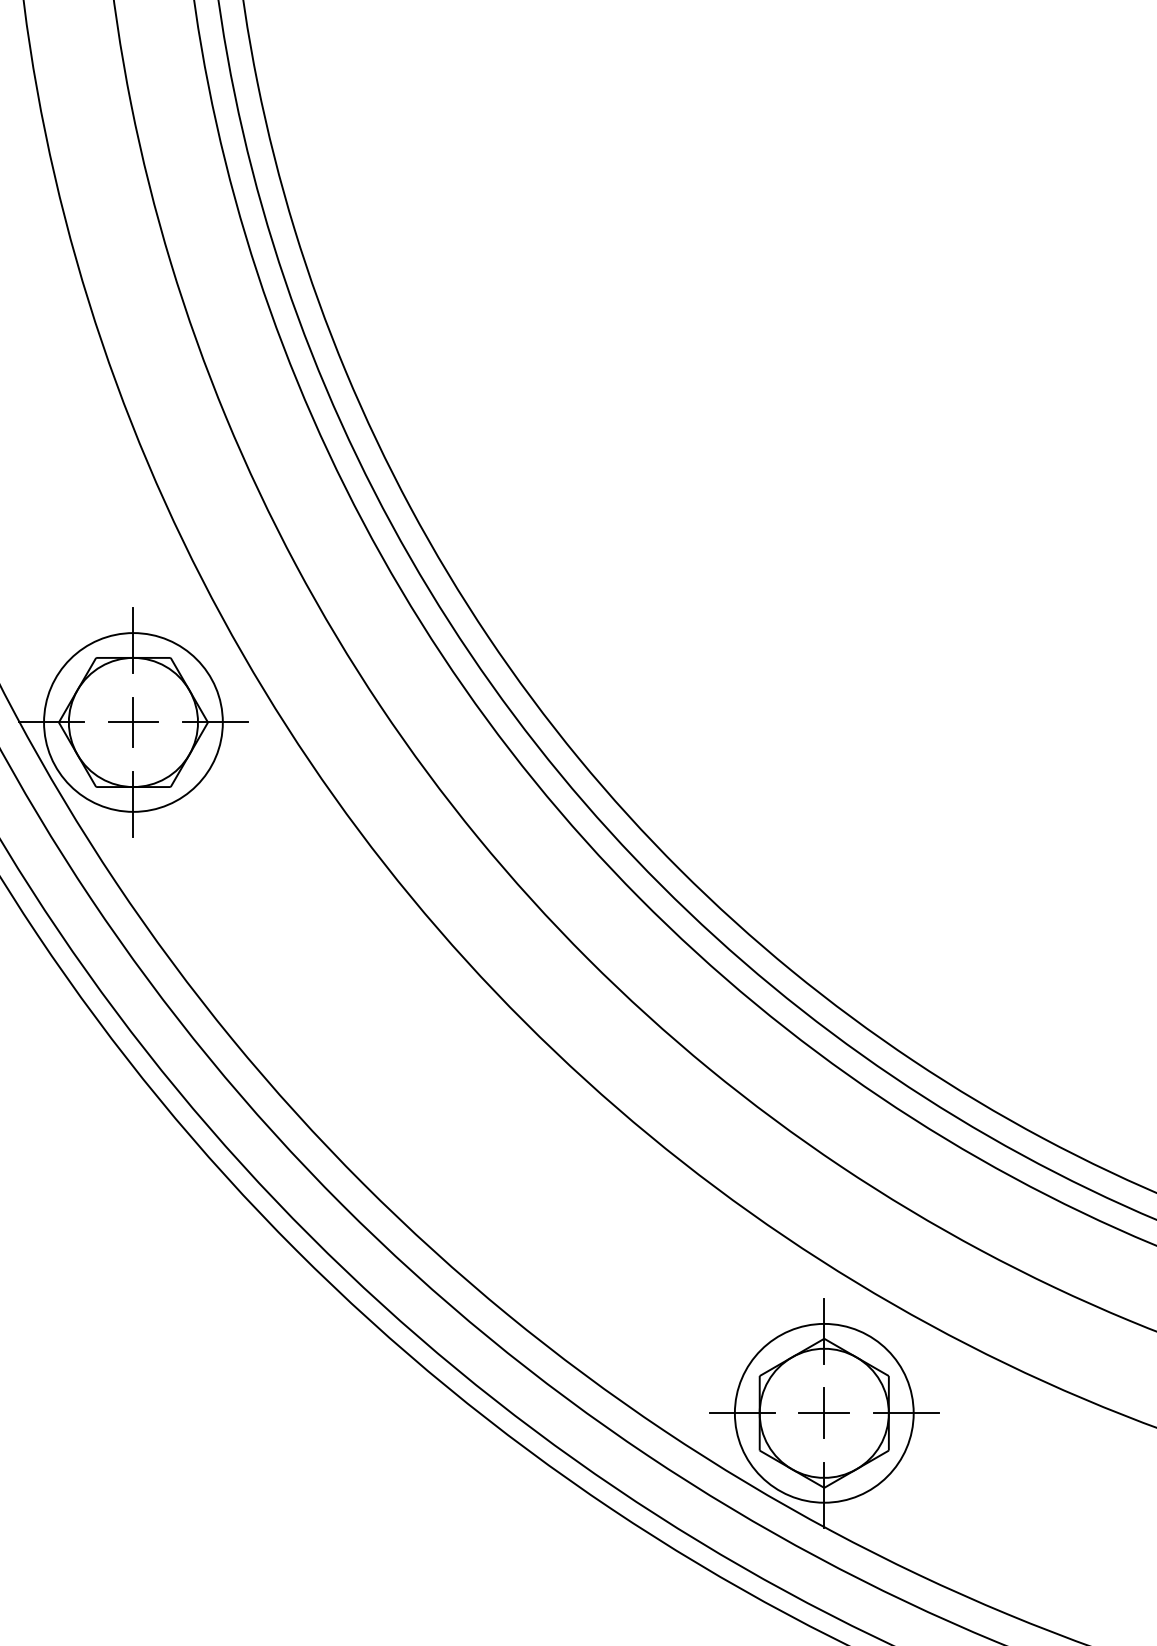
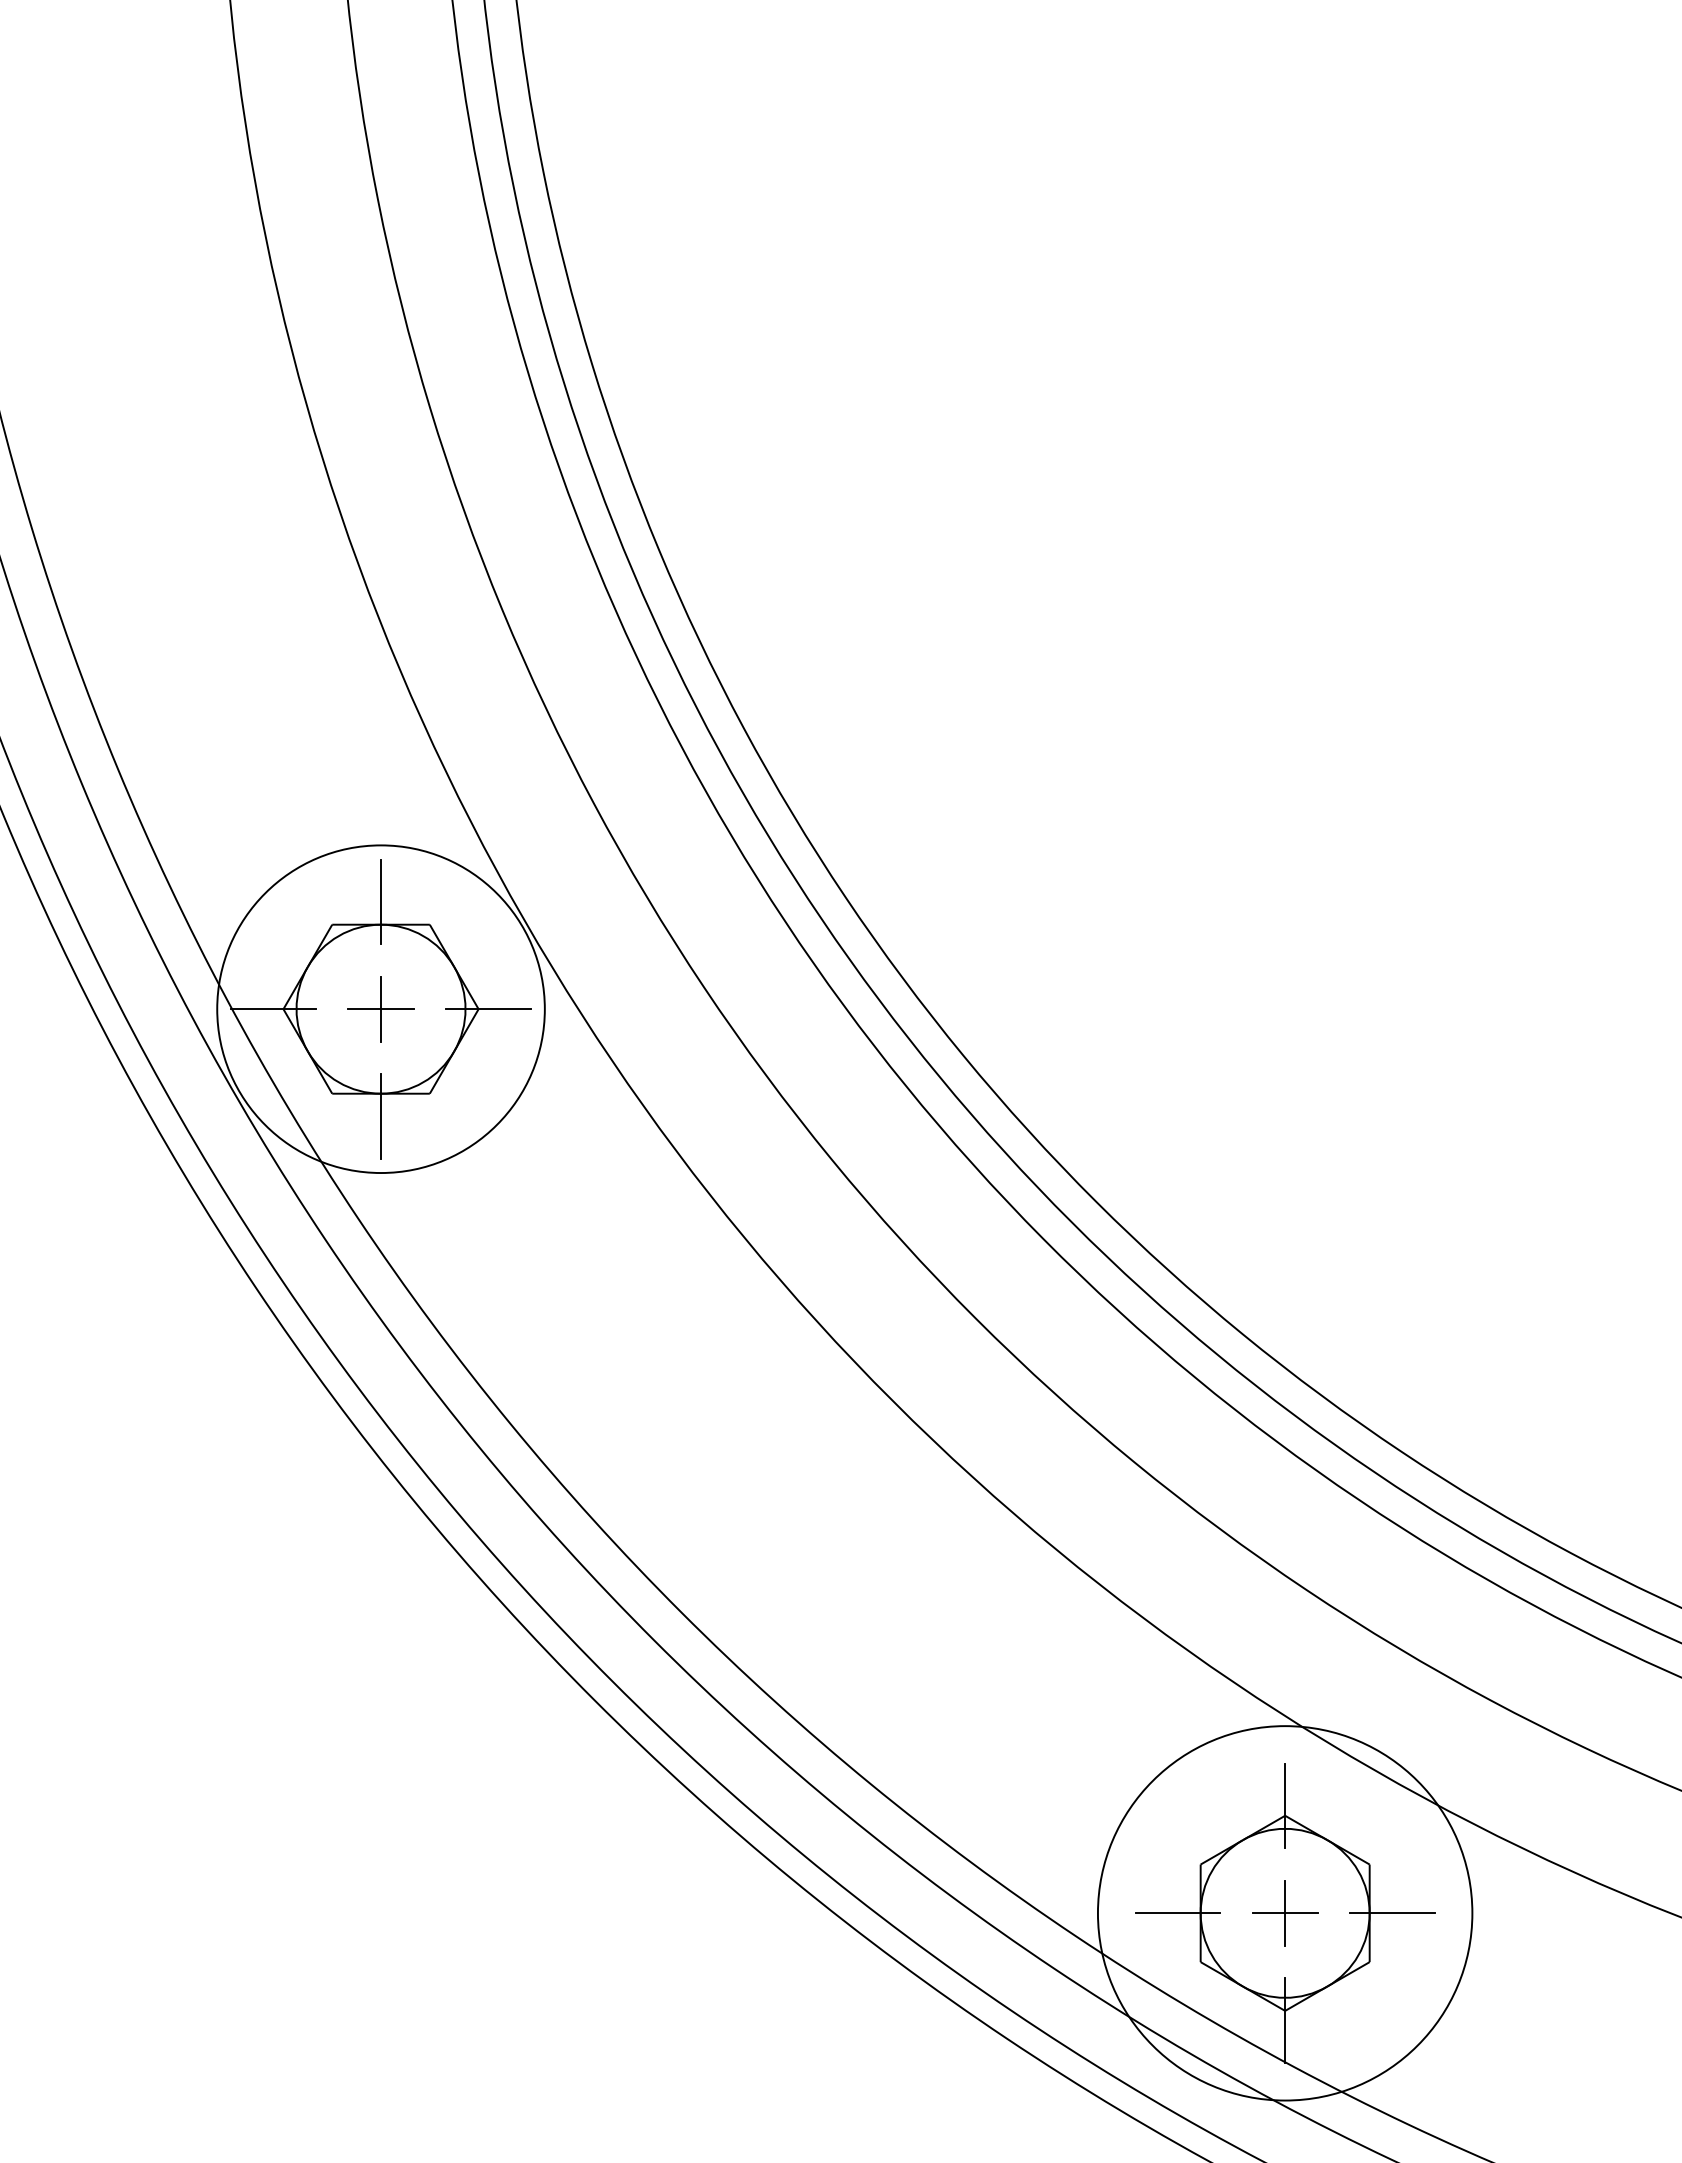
circle: (133, 722) -> (381, 1009), size x1.4
circle: (824, 1413) -> (1285, 1913), size x1.6

